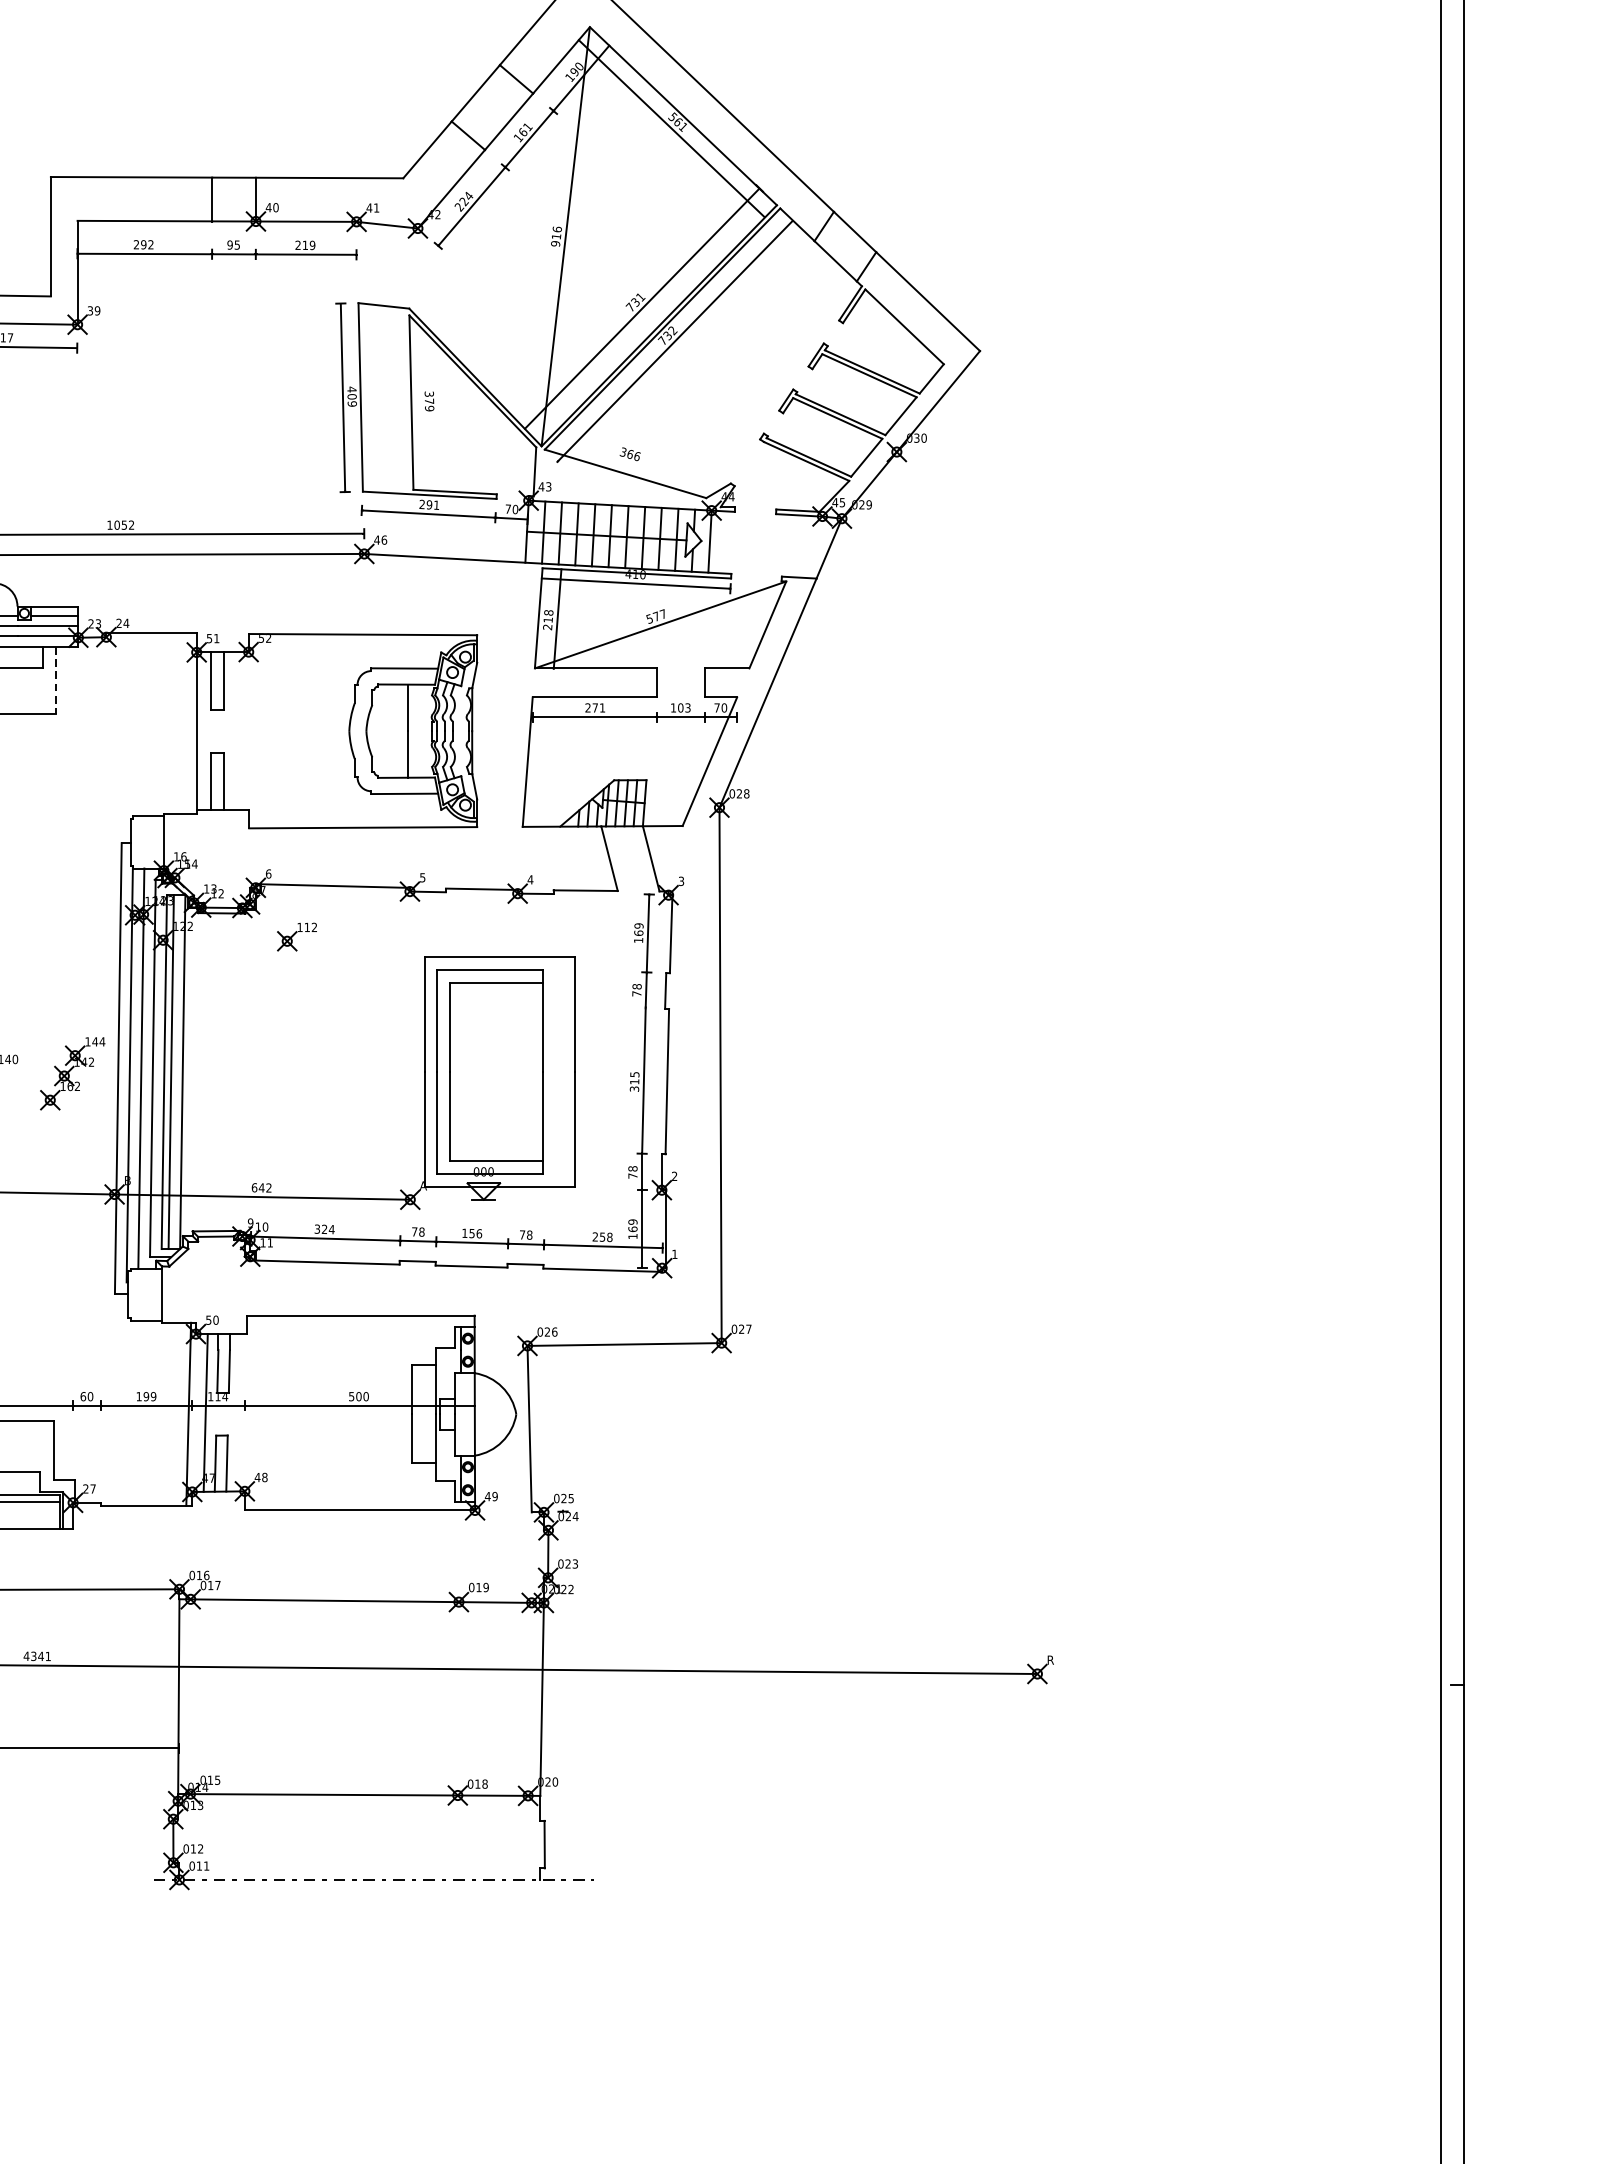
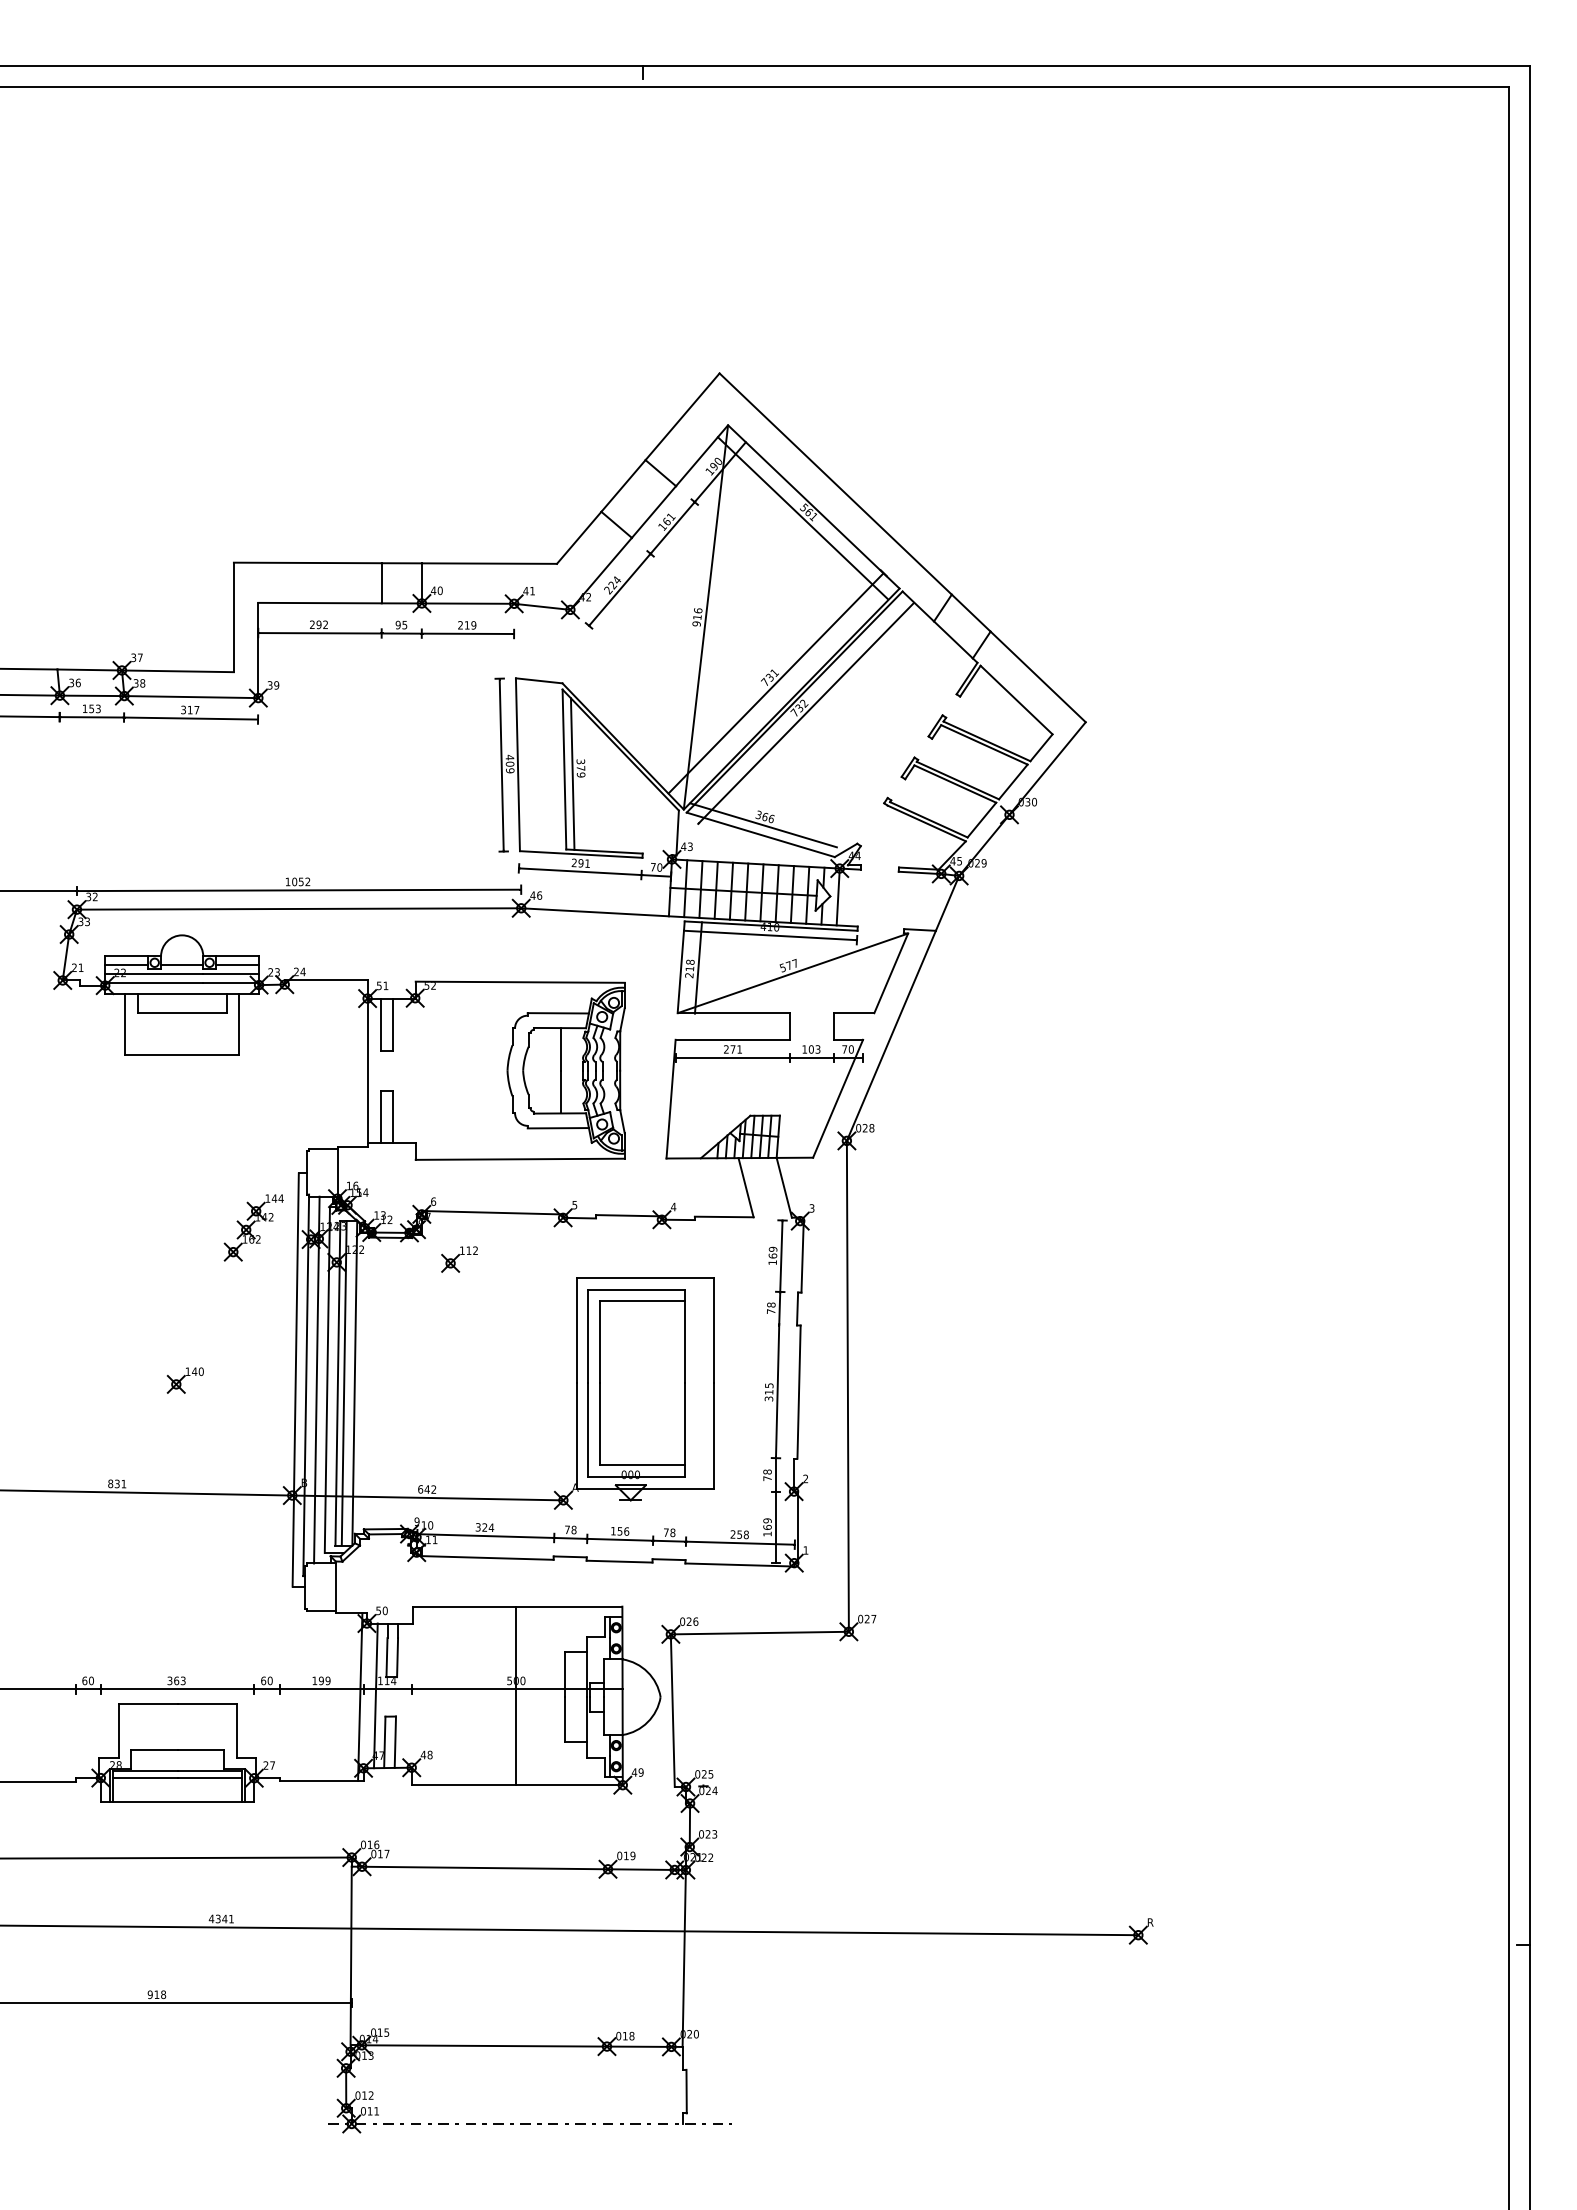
line: (420, 406) -> (572, 773), added
line: (628, 463) -> (763, 825), added
line: (55, 680) -> (238, 1024), dashed -> solid
part: (72, 1073) -> (253, 1227), moved
line: (358, 1412) -> (515, 1695), added

